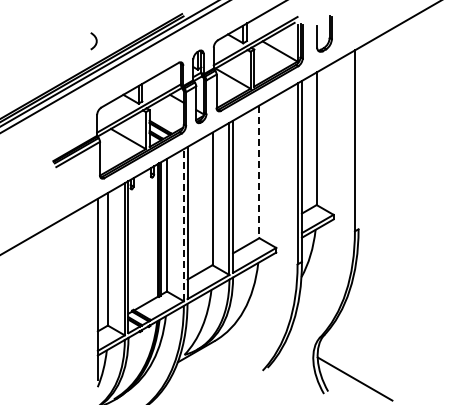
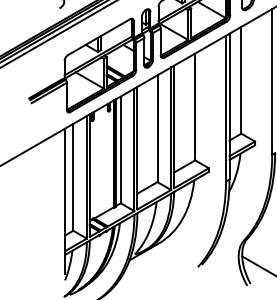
line: (259, 172) -> (195, 107), dashed -> solid
line: (183, 224) -> (134, 149), dashed -> solid

